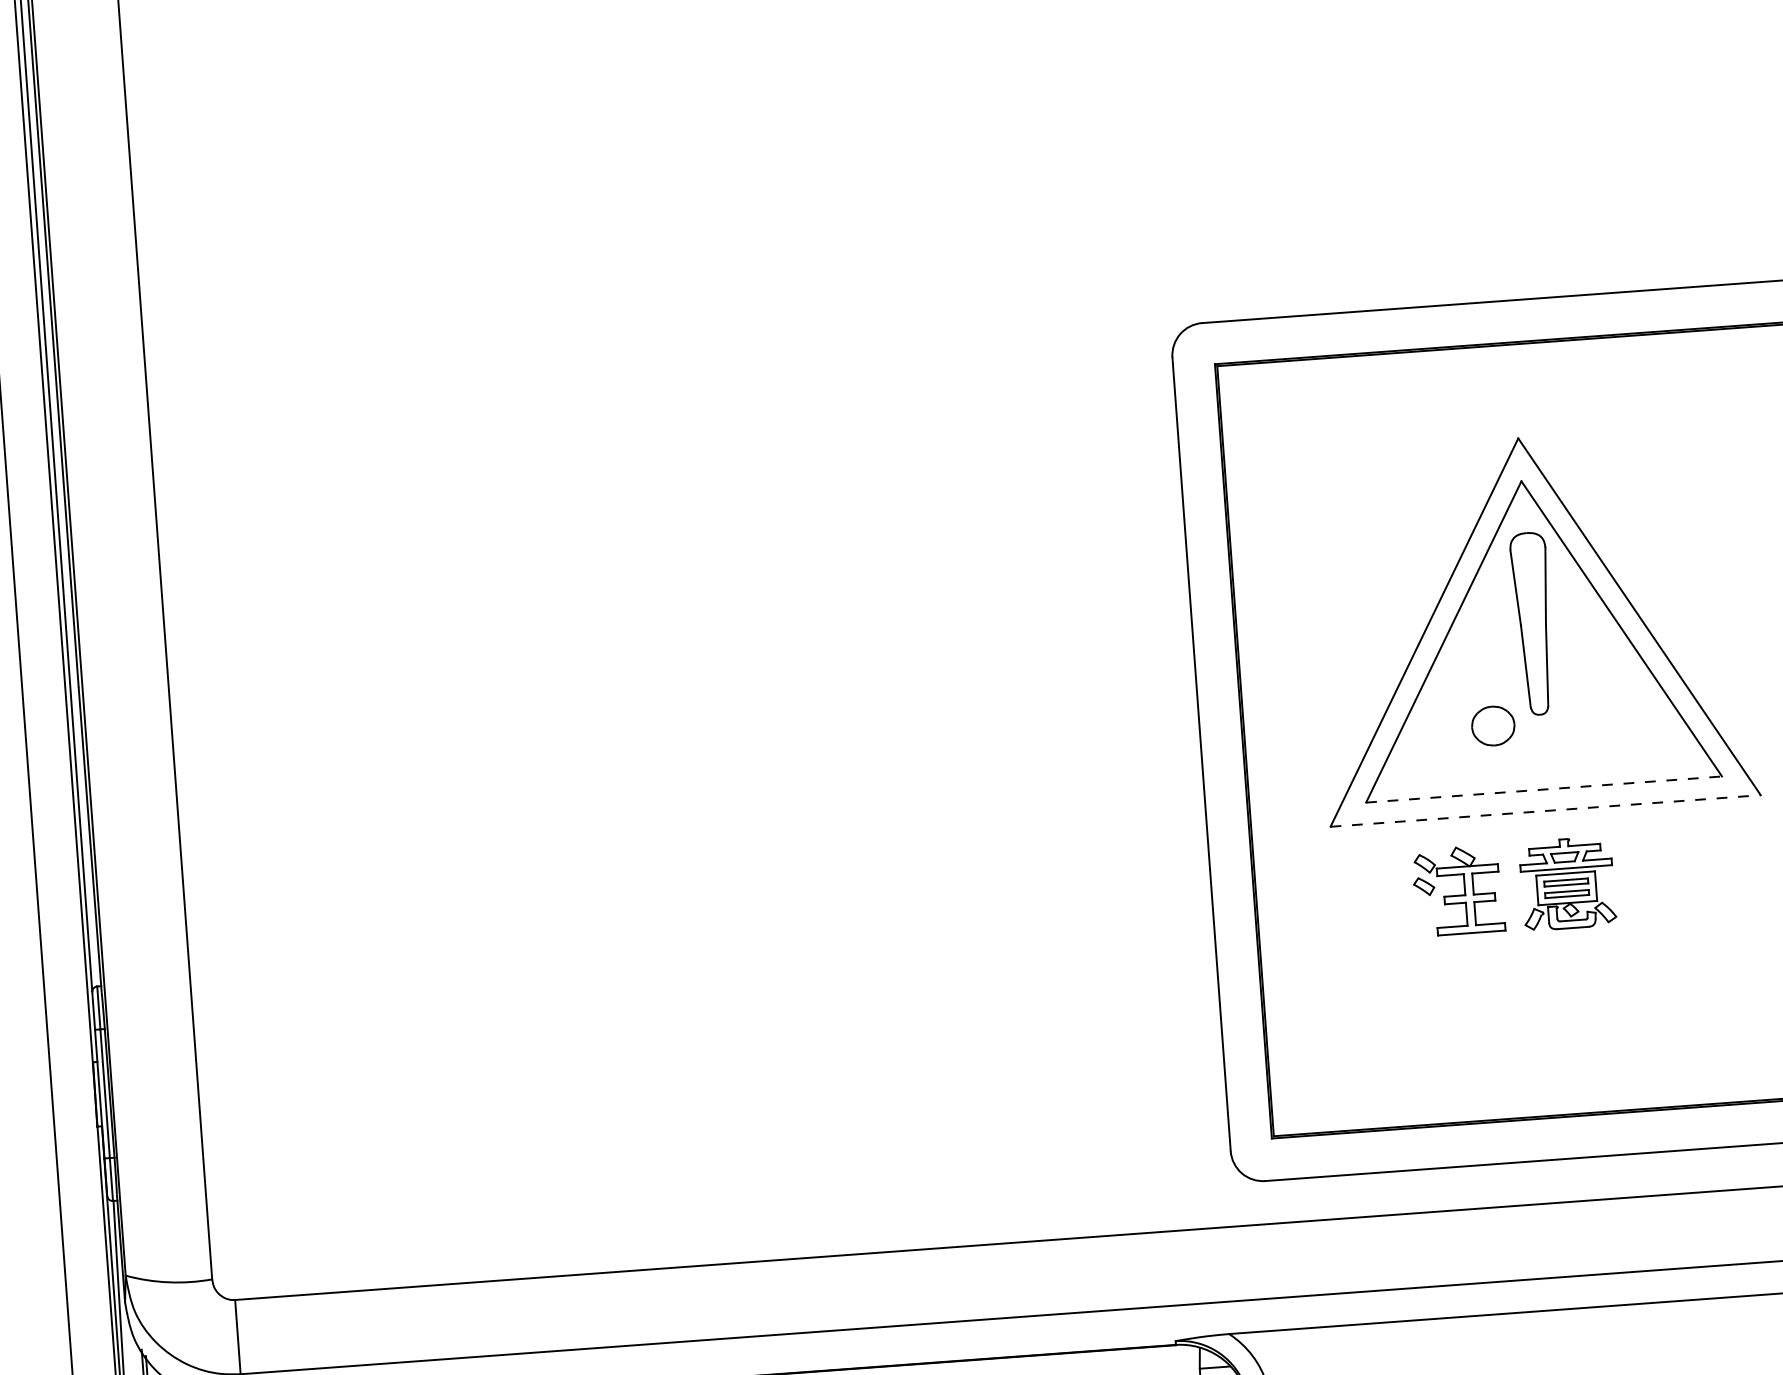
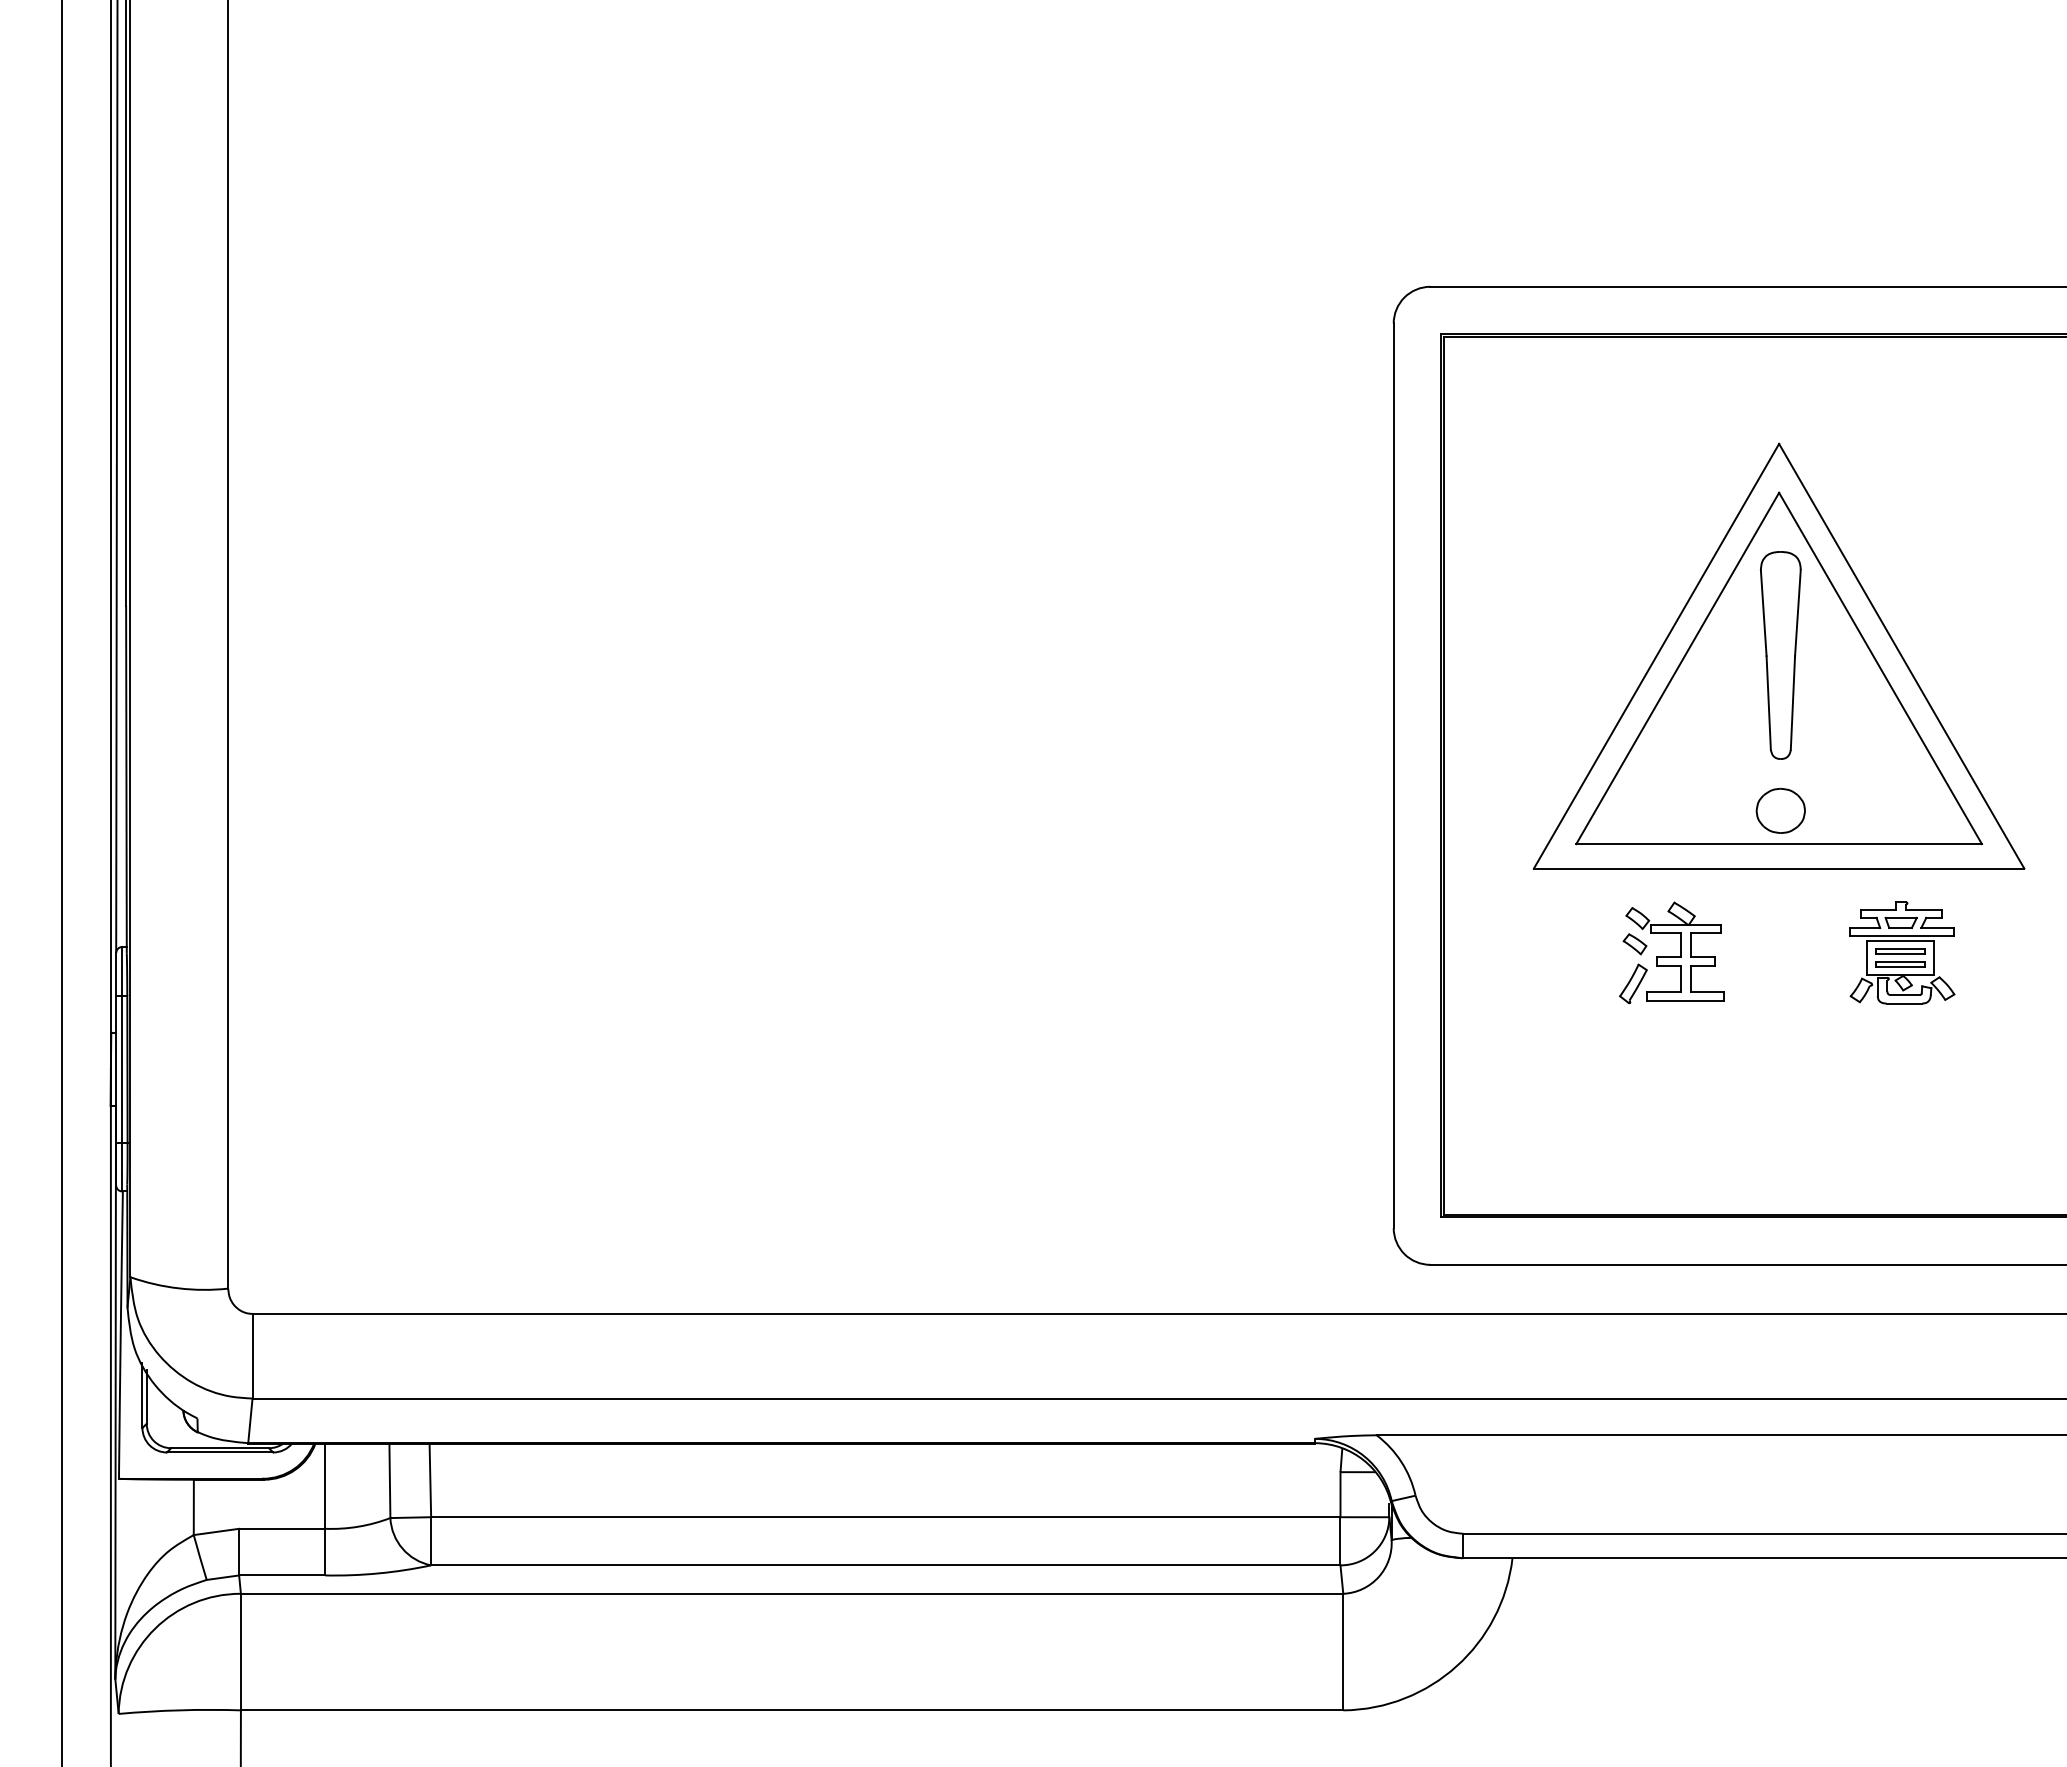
part: (1492, 725) -> (1780, 810), moved
line: (1544, 789) -> (1779, 844), dashed -> solid
line: (1545, 810) -> (1779, 868), dashed -> solid
part: (1568, 883) -> (1902, 952), moved
part: (1425, 921) -> (1633, 983), added

